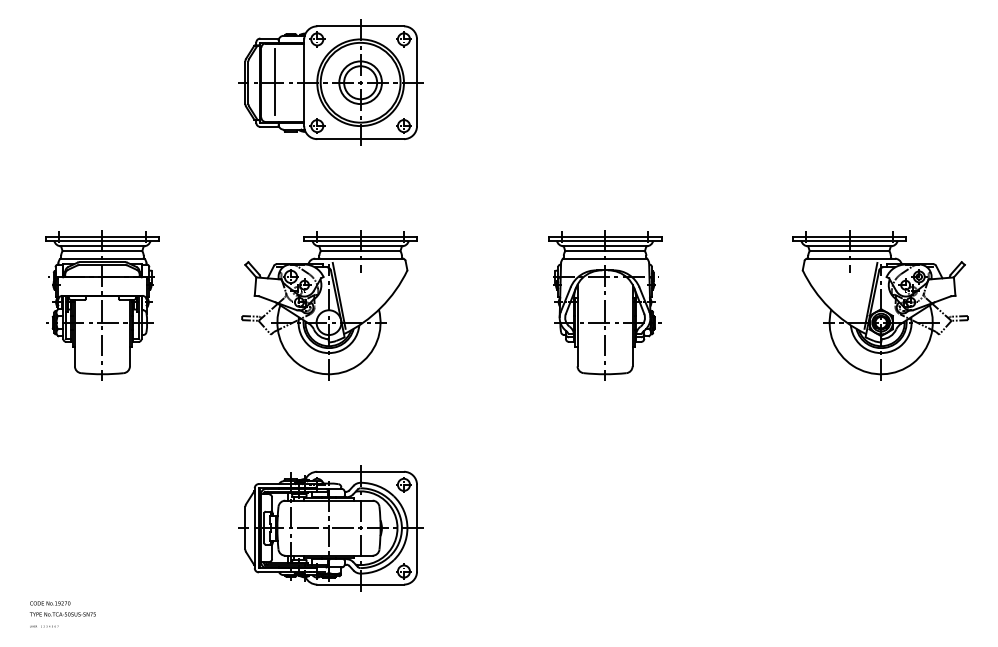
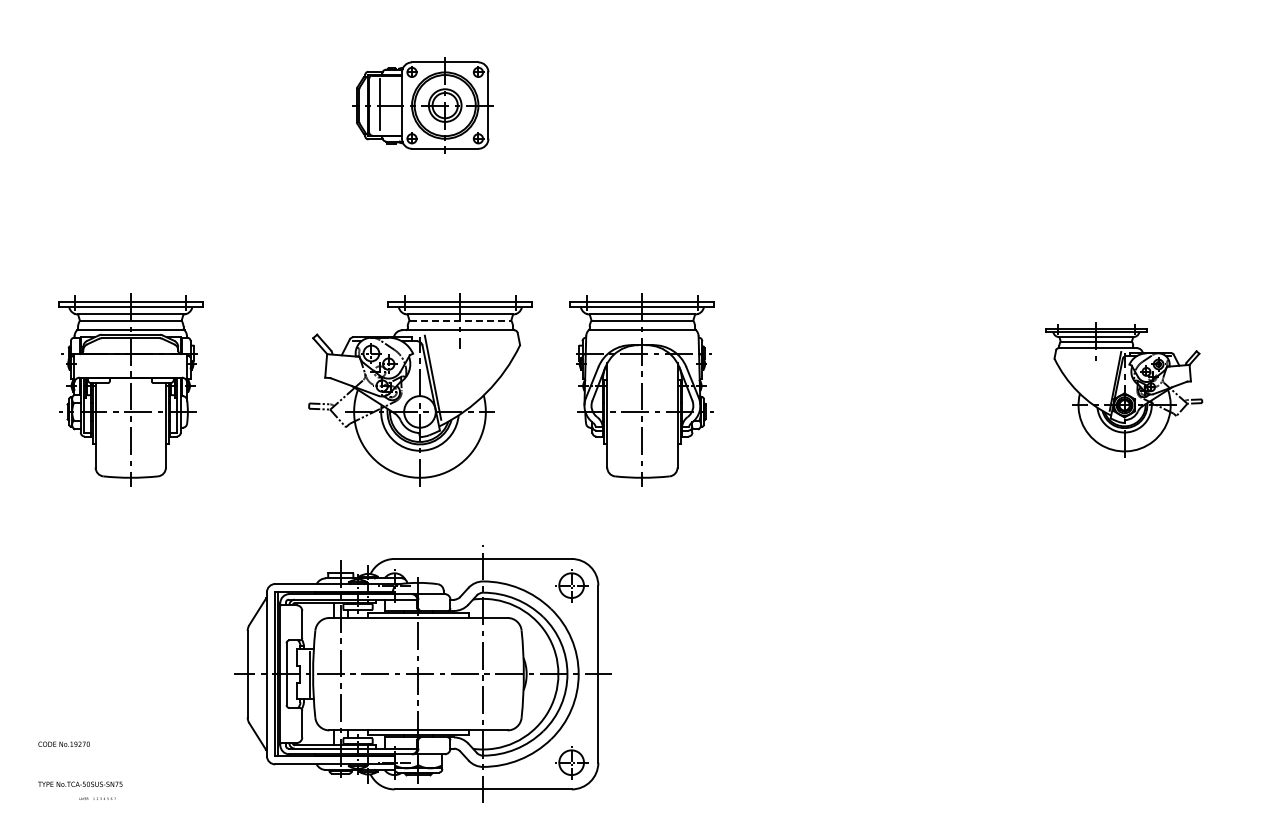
part: (330, 82) -> (422, 105), size x0.6
line: (360, 251) -> (460, 320), solid -> dashed
part: (604, 305) -> (641, 389), moved
part: (880, 305) -> (1123, 389), size x0.7
part: (330, 528) -> (422, 674), size x1.6
text: (49, 602) -> (63, 743), moved
text: (44, 626) -> (97, 798), moved

